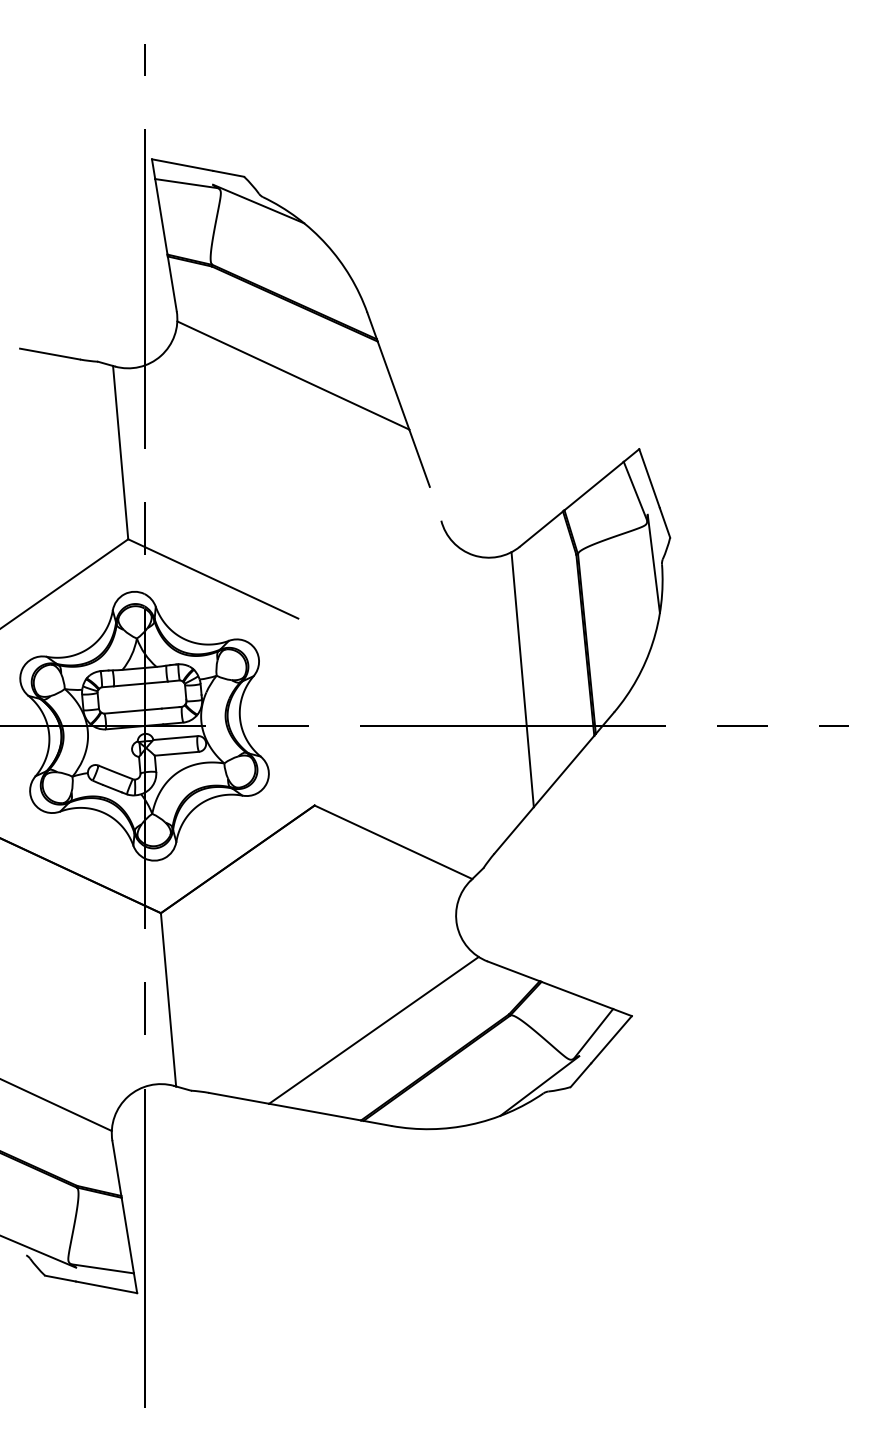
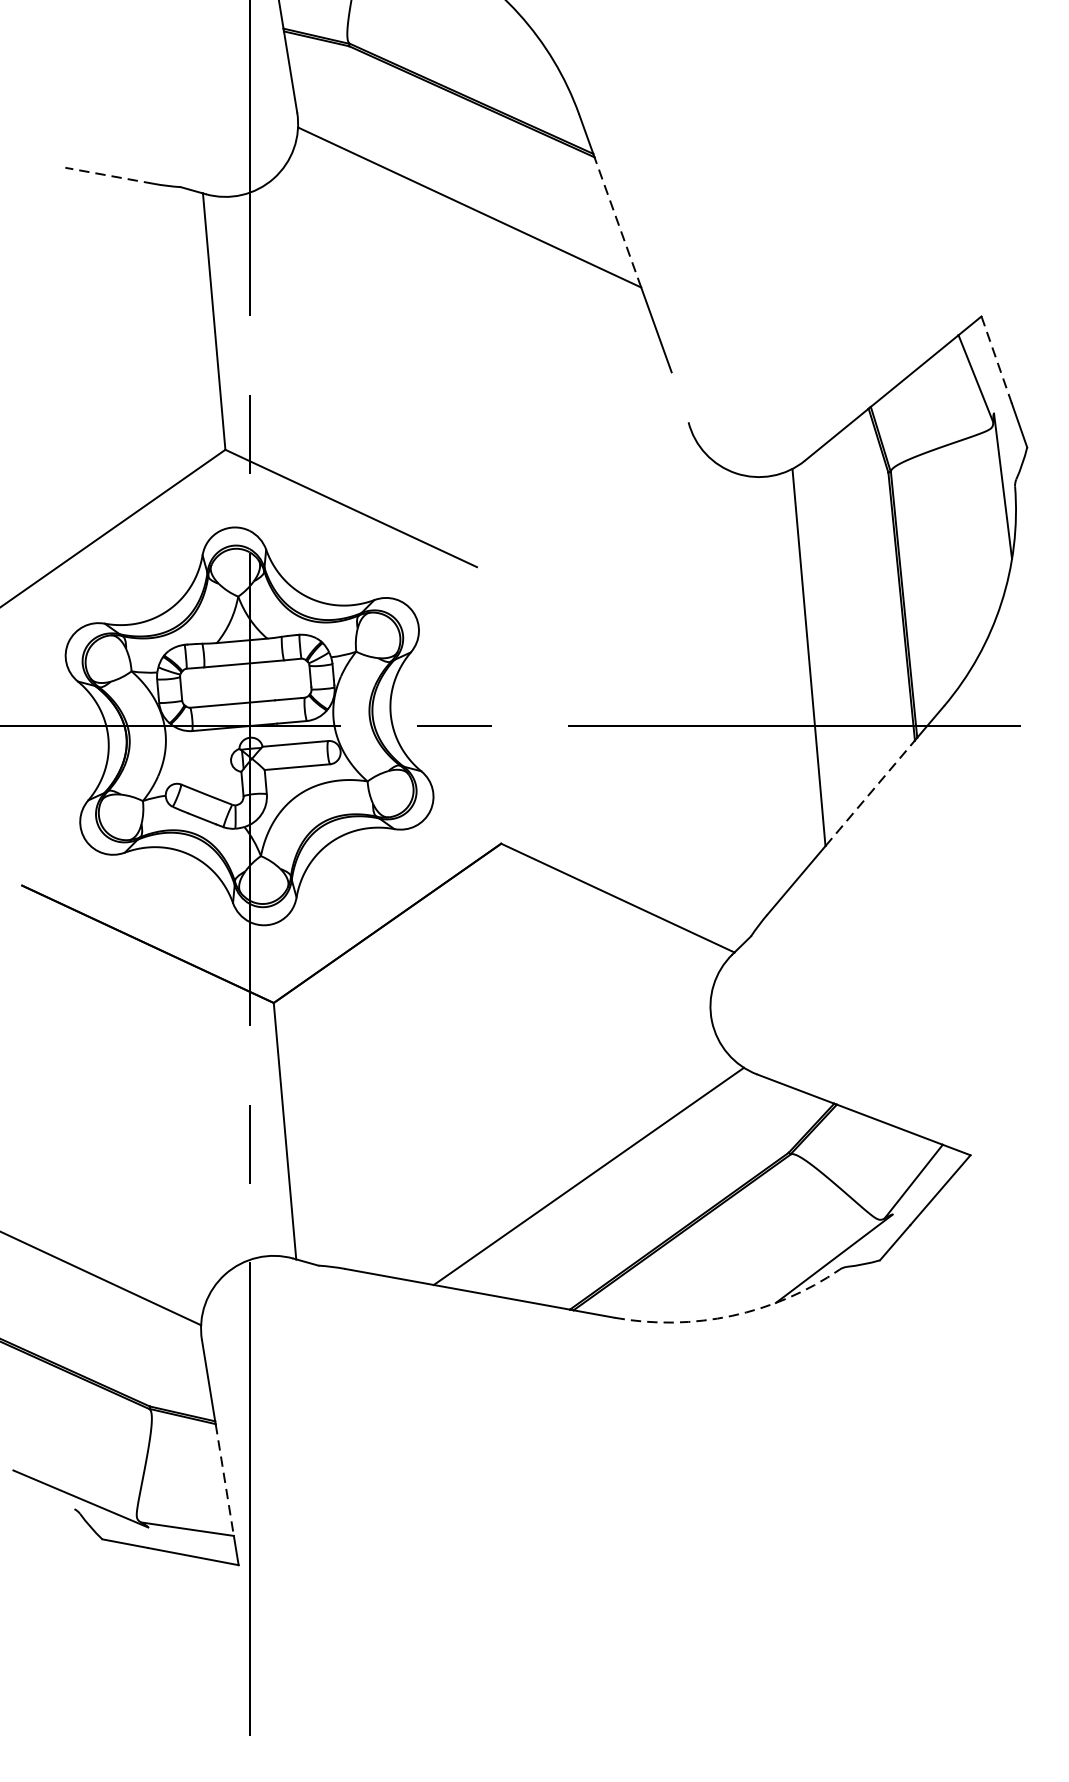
line: (49, 354) -> (108, 176), solid -> dashed
line: (393, 385) -> (617, 222), solid -> dashed
line: (649, 479) -> (996, 361), solid -> dashed
line: (564, 771) -> (870, 793), solid -> dashed
arc: (470, 1124) -> (731, 1315), solid -> dashed
line: (127, 1236) -> (224, 1481), solid -> dashed

